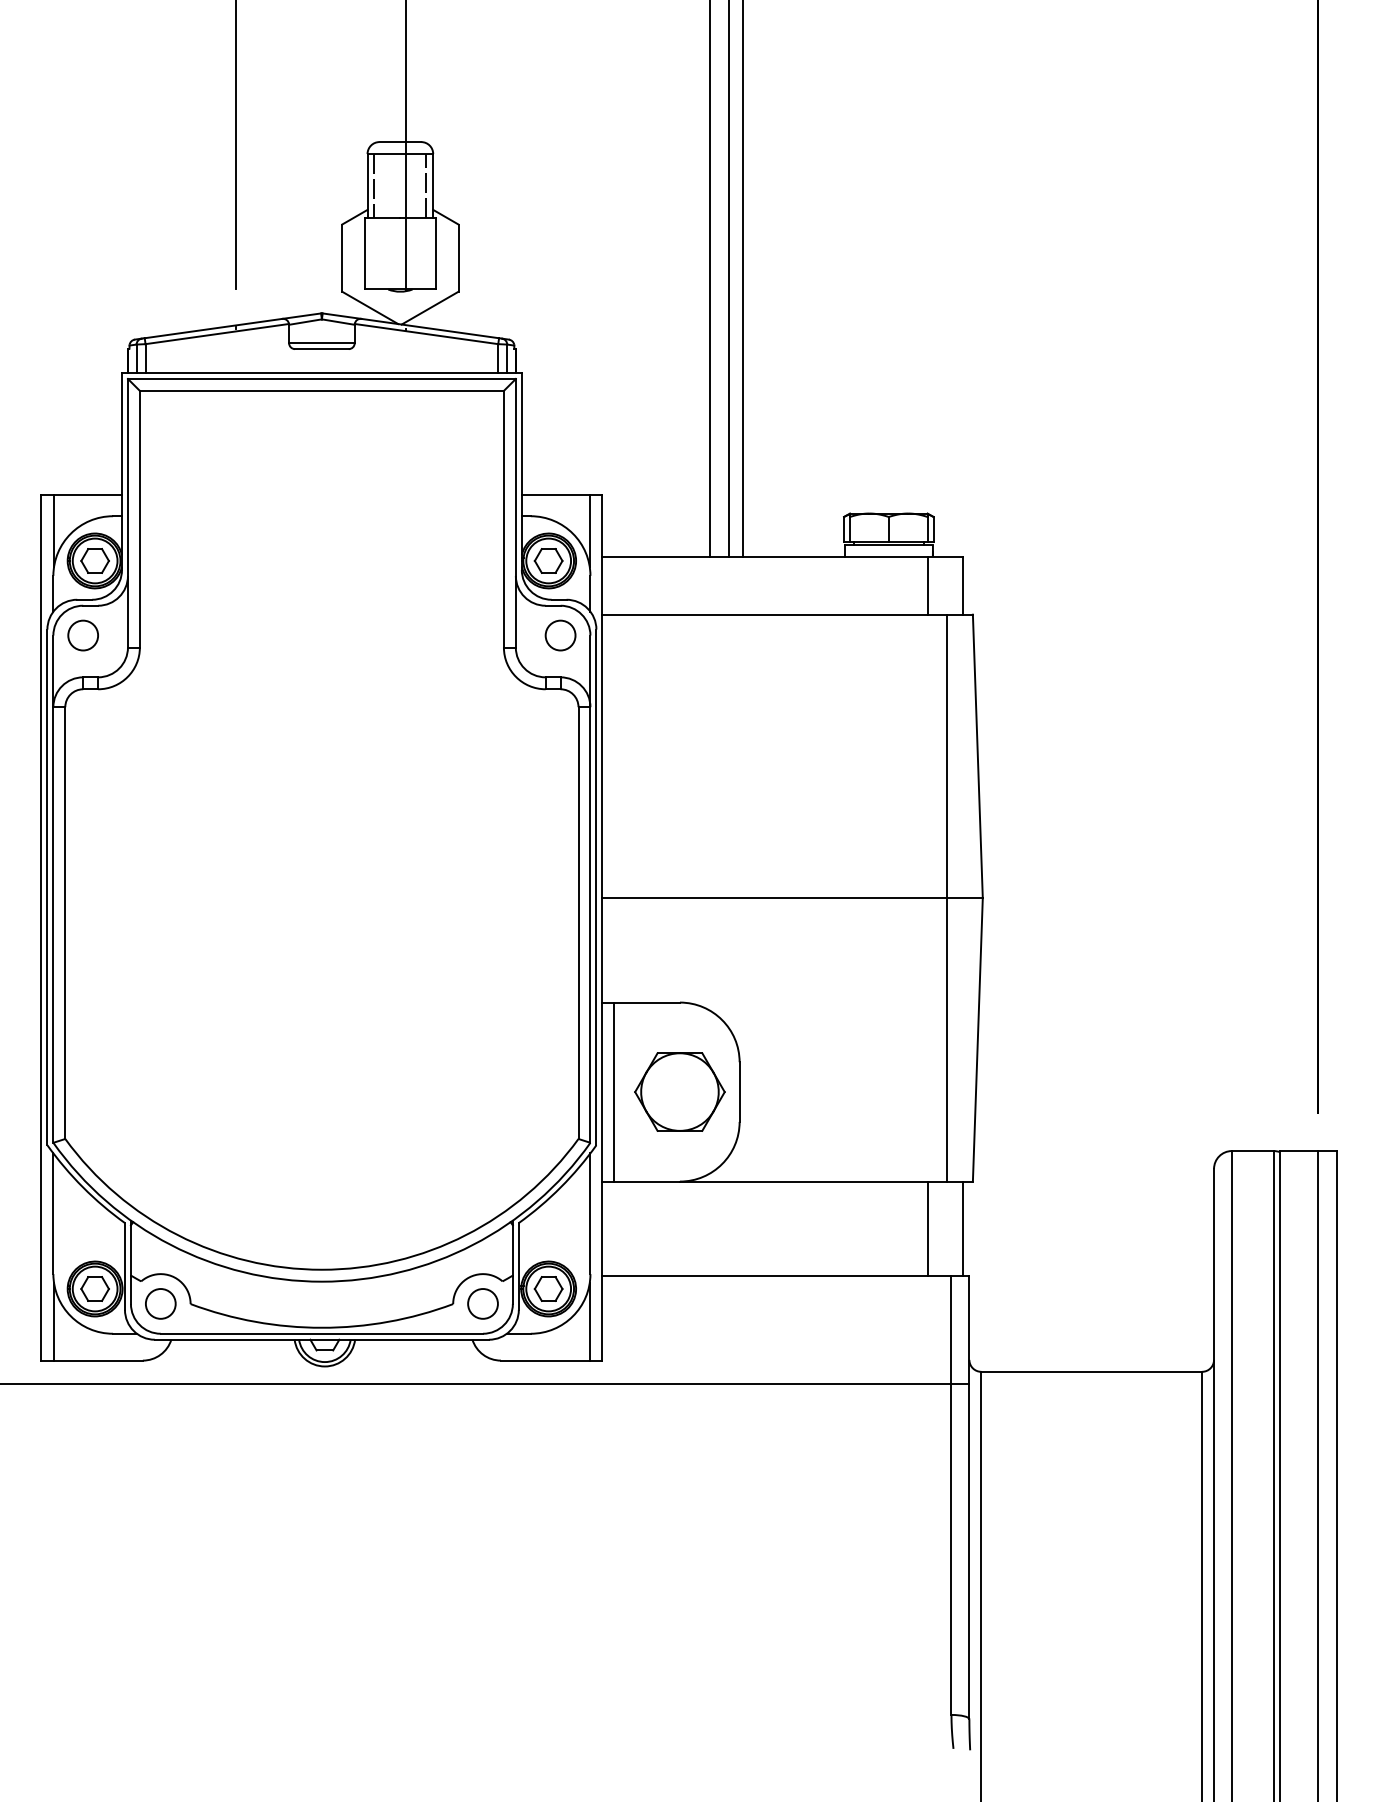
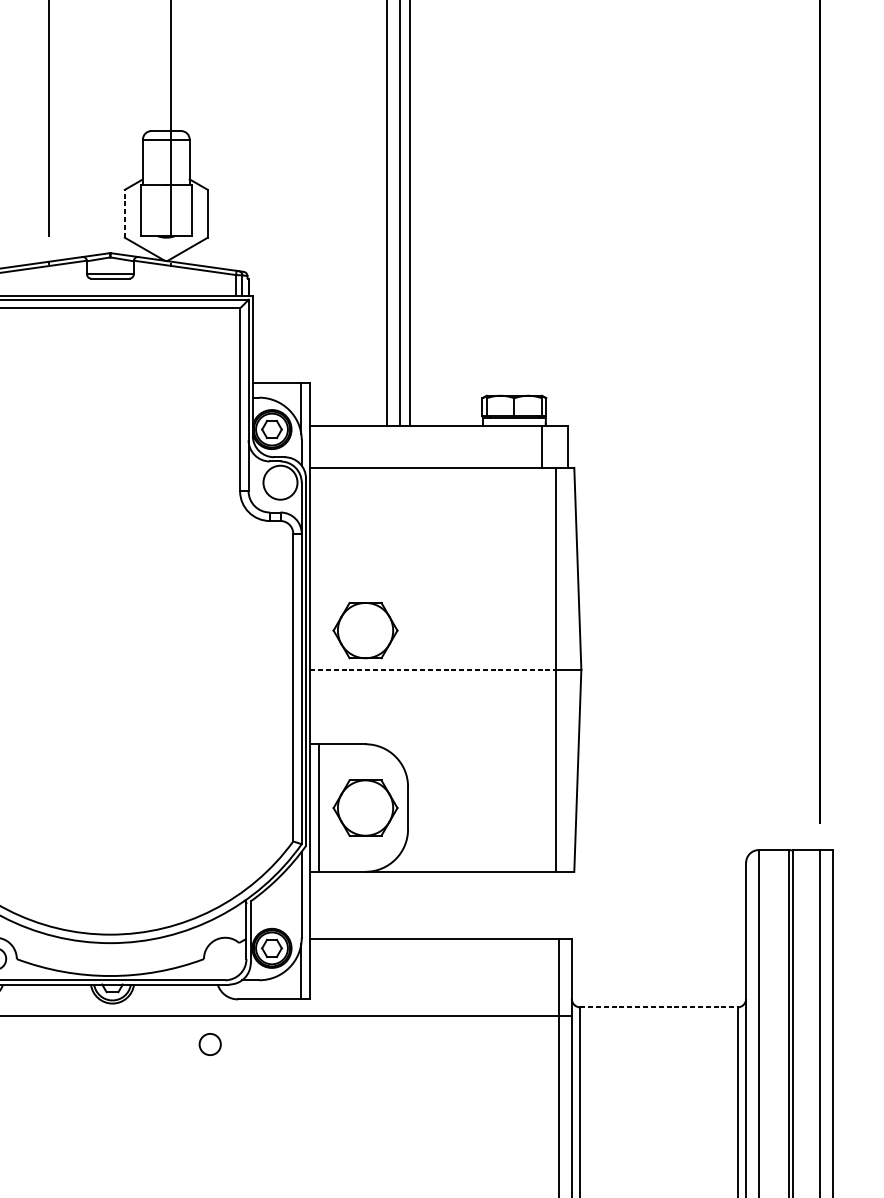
line: (374, 185) -> (147, 162), removed
line: (426, 185) -> (184, 162), removed
line: (342, 258) -> (125, 214), solid -> dashed
circle: (560, 635) -> (280, 482), size x1.6
part: (679, 842) -> (365, 630), added
line: (775, 898) -> (433, 670), solid -> dashed
line: (927, 1228) -> (541, 905), removed
line: (963, 1228) -> (567, 905), removed
circle: (482, 1303) -> (209, 1044), moved
line: (1092, 1371) -> (659, 1007), solid -> dashed

